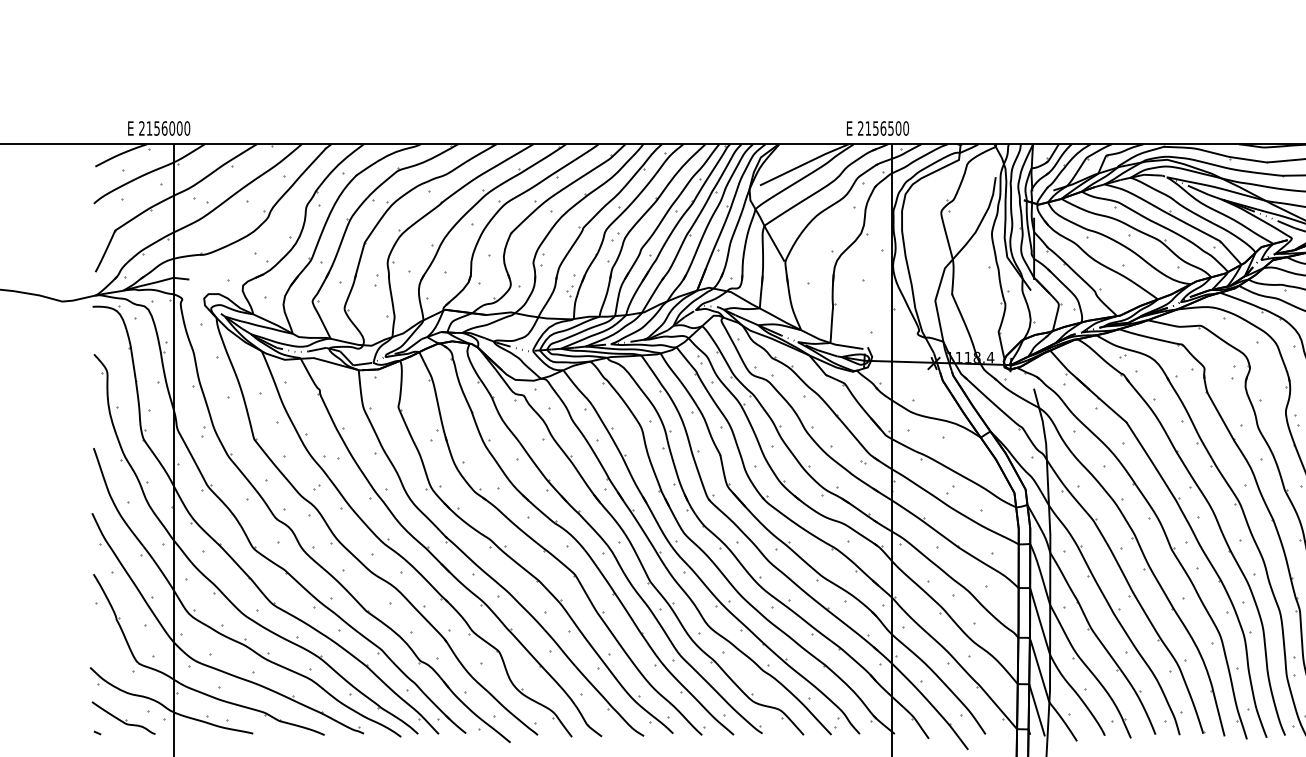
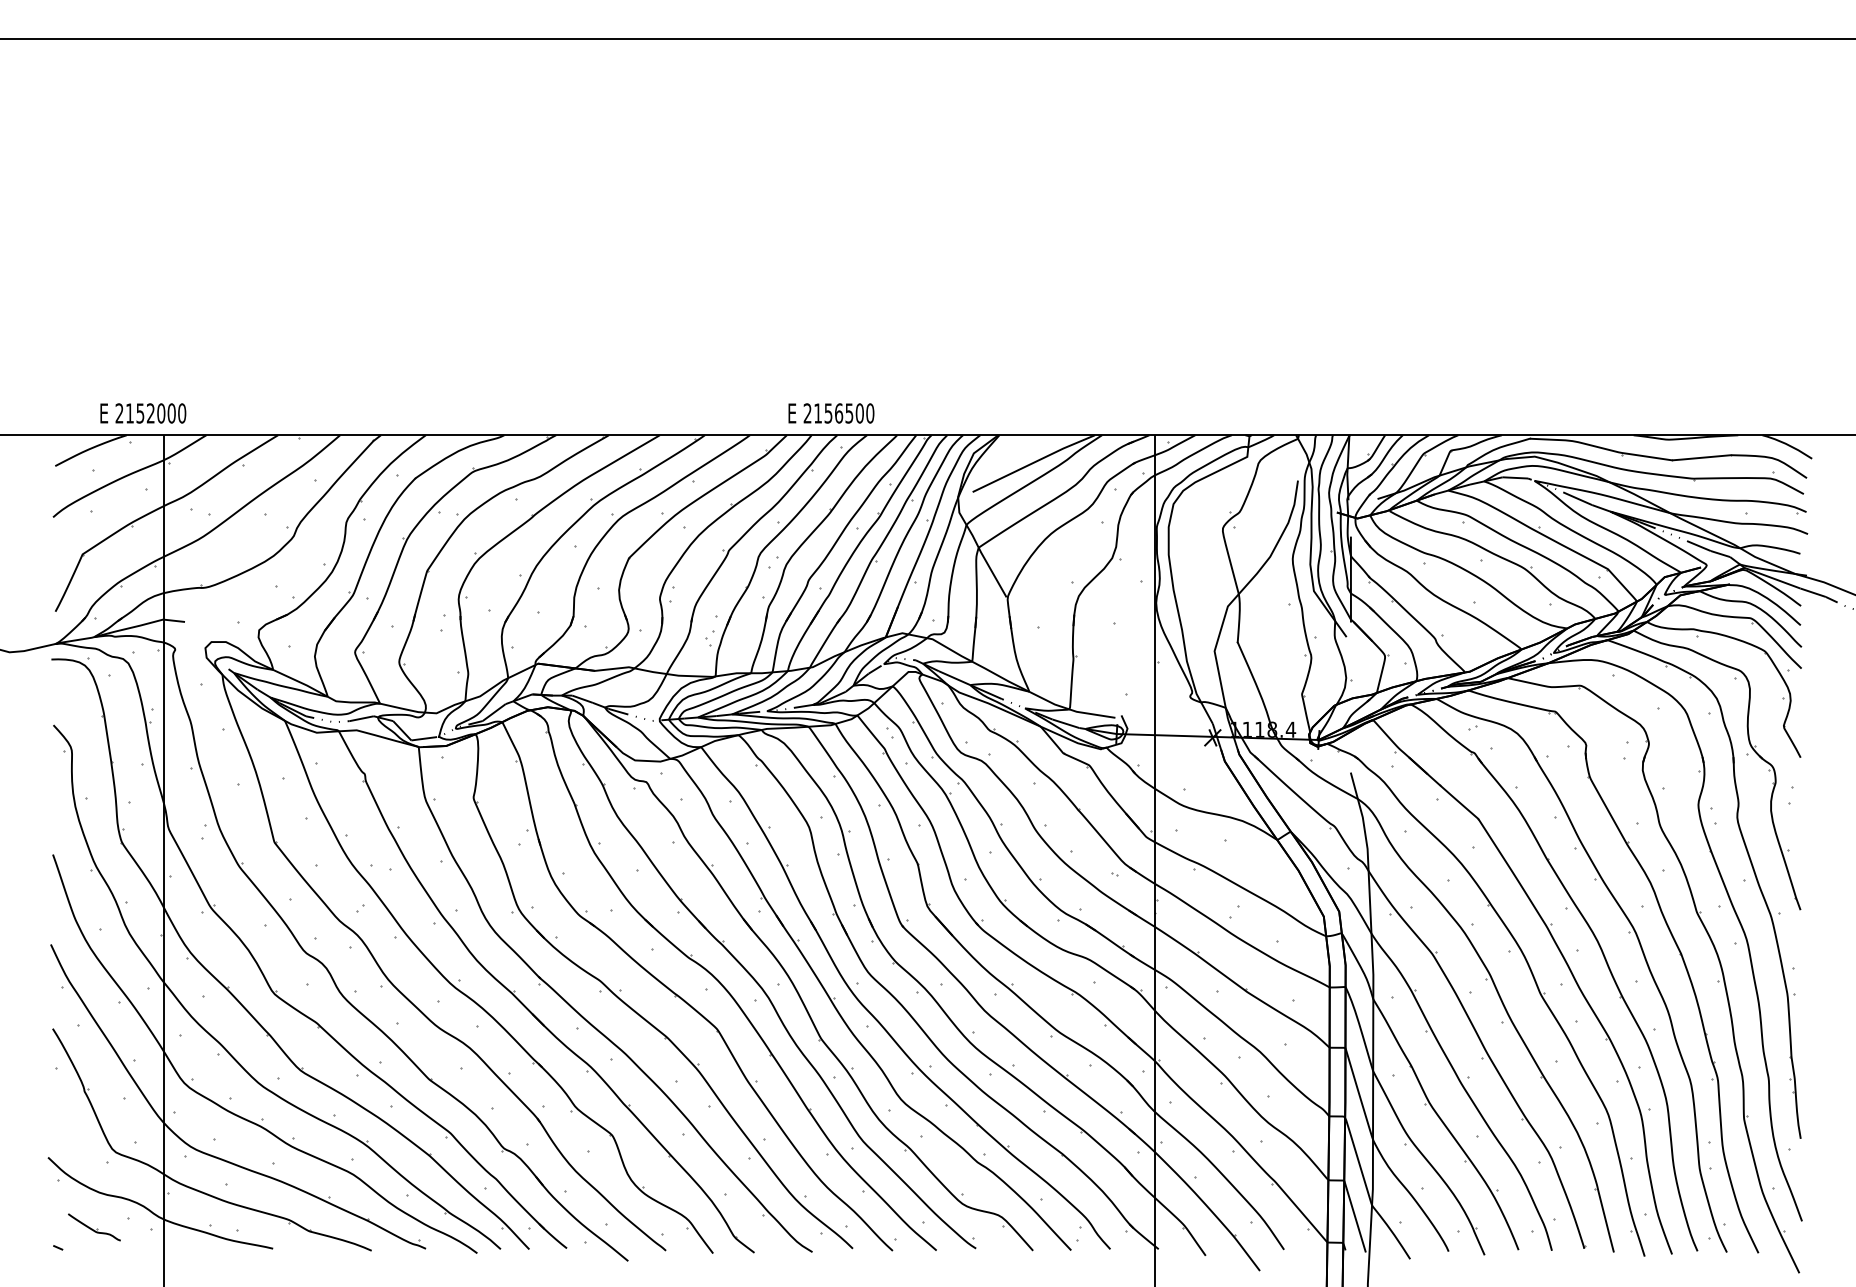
text: (164, 128) -> (150, 413), 2156000 -> 2152000
text: (878, 128) -> (831, 413), moved
part: (123, 718) -> (94, 1227), size x0.6

